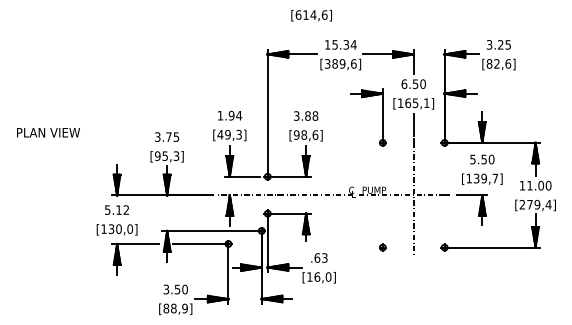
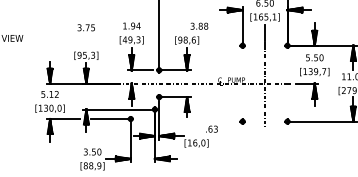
text: (306, 115) -> (199, 25), moved
text: (167, 136) -> (86, 27), moved
text: (319, 257) -> (212, 128), moved

